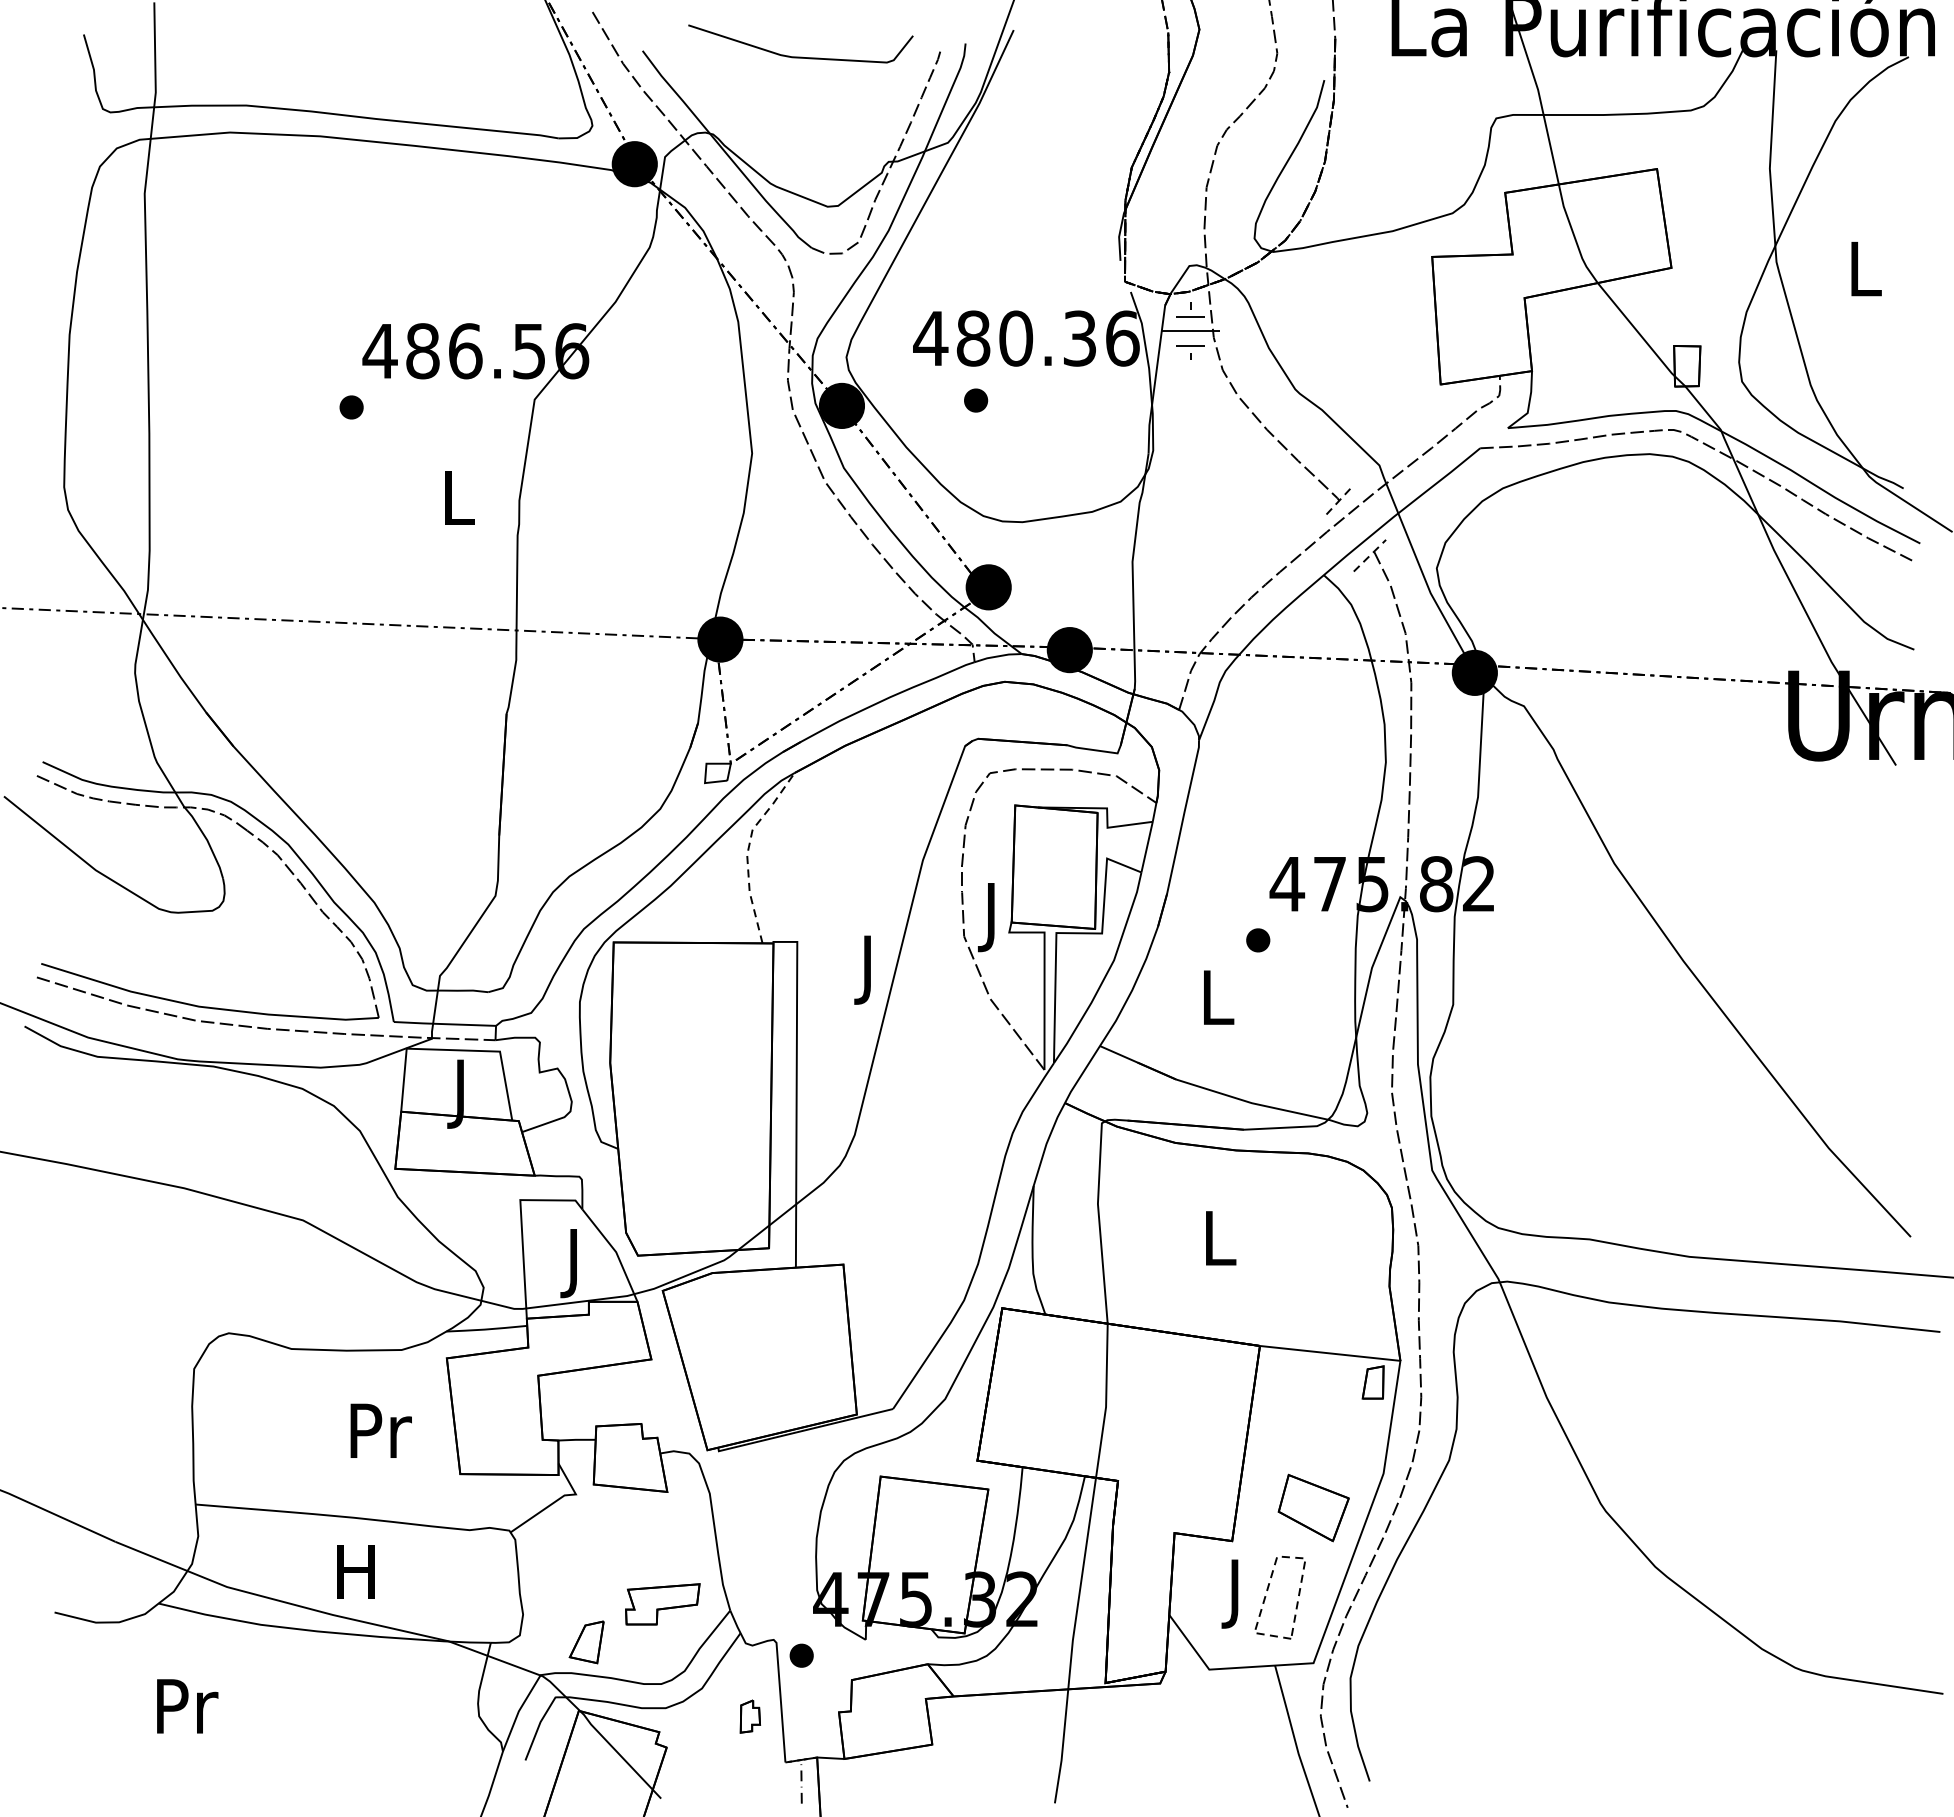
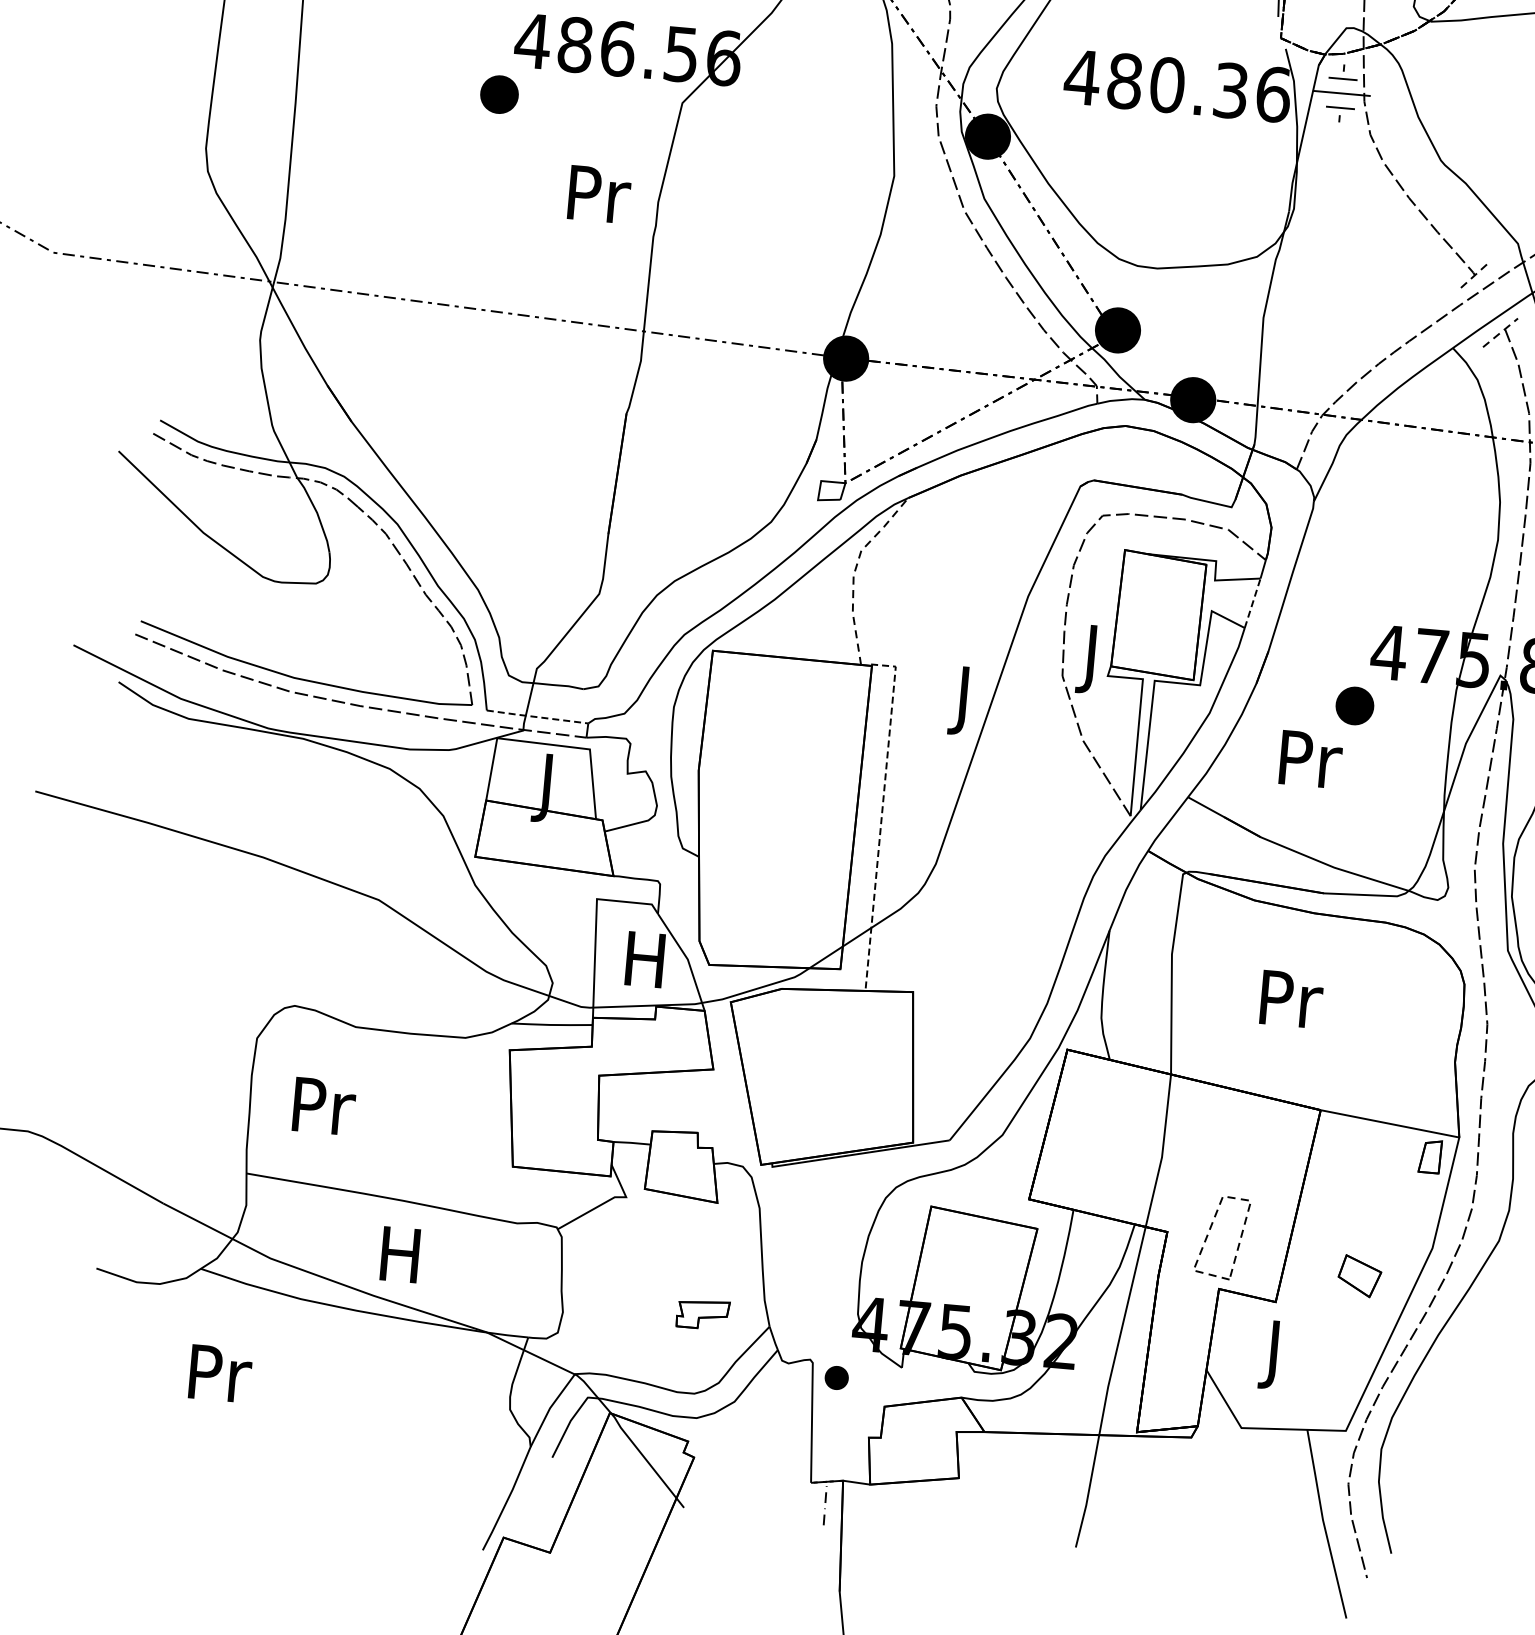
part: (976, 400) -> (1122, 143), removed
part: (351, 407) -> (499, 94), size x1.6
text: (460, 498) -> (599, 194), L -> Pr
line: (1147, 847) -> (1253, 603), solid -> dashed
part: (1258, 940) -> (1355, 706), size x1.6
text: (1218, 997) -> (1310, 759), L -> Pr
line: (444, 1024) -> (537, 717), solid -> dashed
line: (796, 1091) -> (881, 815), solid -> dashed
text: (1220, 1238) -> (1290, 999), L -> Pr
text: (573, 1263) -> (644, 967), J -> H
text: (380, 1430) -> (323, 1106), moved
part: (1313, 1507) -> (1359, 1275), size x0.6
part: (1268, 1590) -> (1211, 1229), moved
part: (662, 1604) -> (702, 1314), size x0.7
part: (586, 1642) -> (623, 1345), removed
part: (749, 1716) -> (779, 1433), removed

